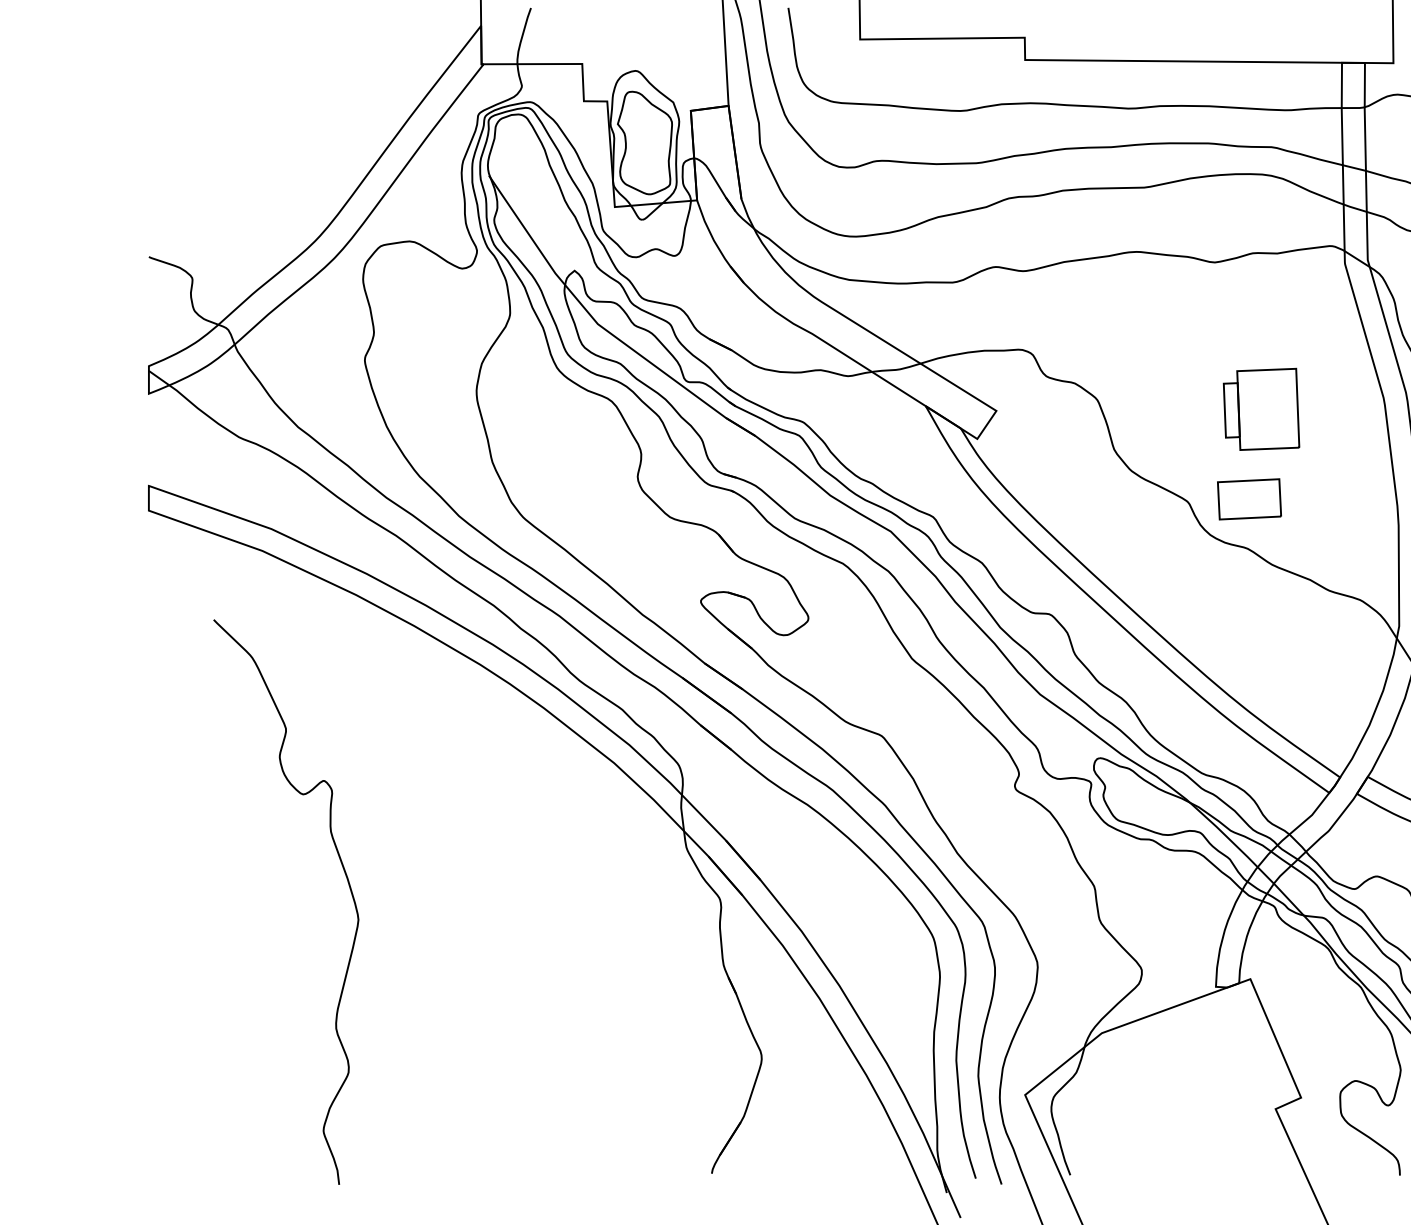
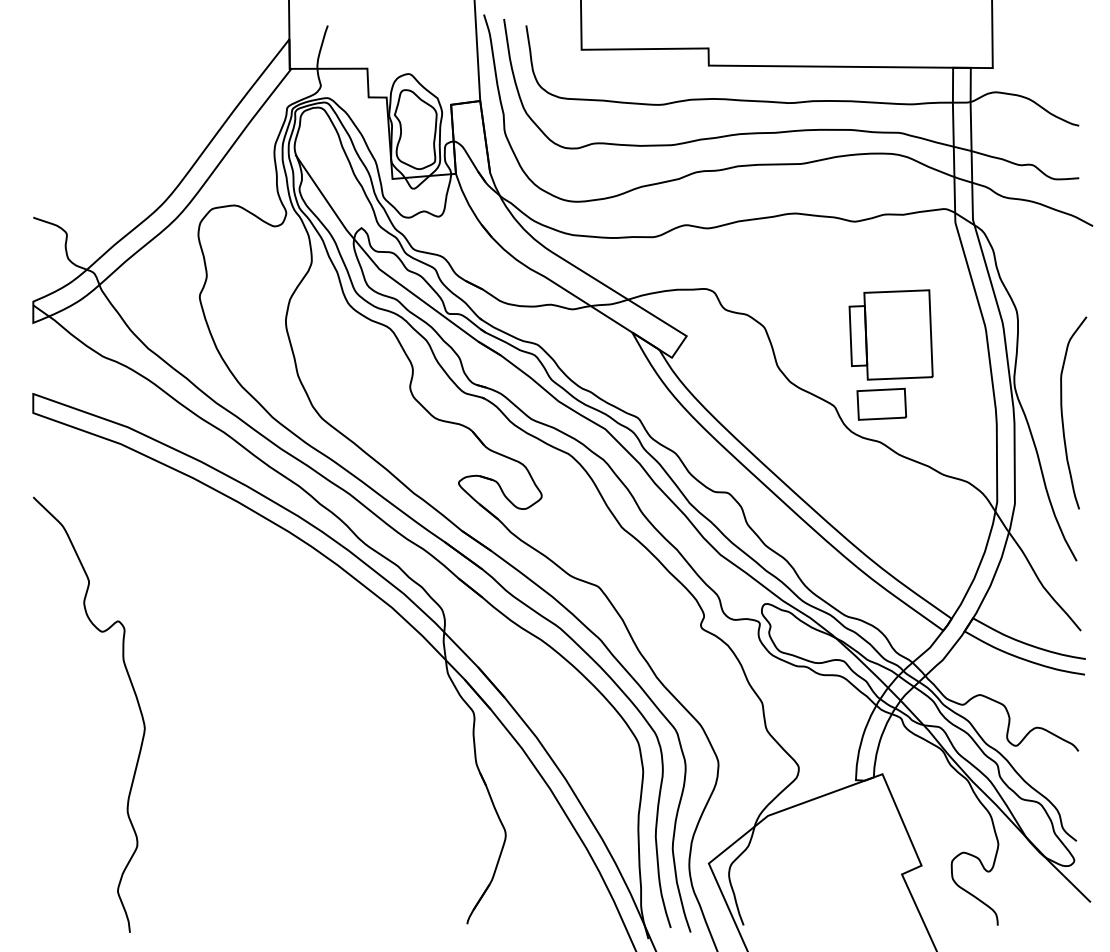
part: (1260, 408) -> (890, 334), size x1.43
curve: (348, 888) -> (137, 704), moved

